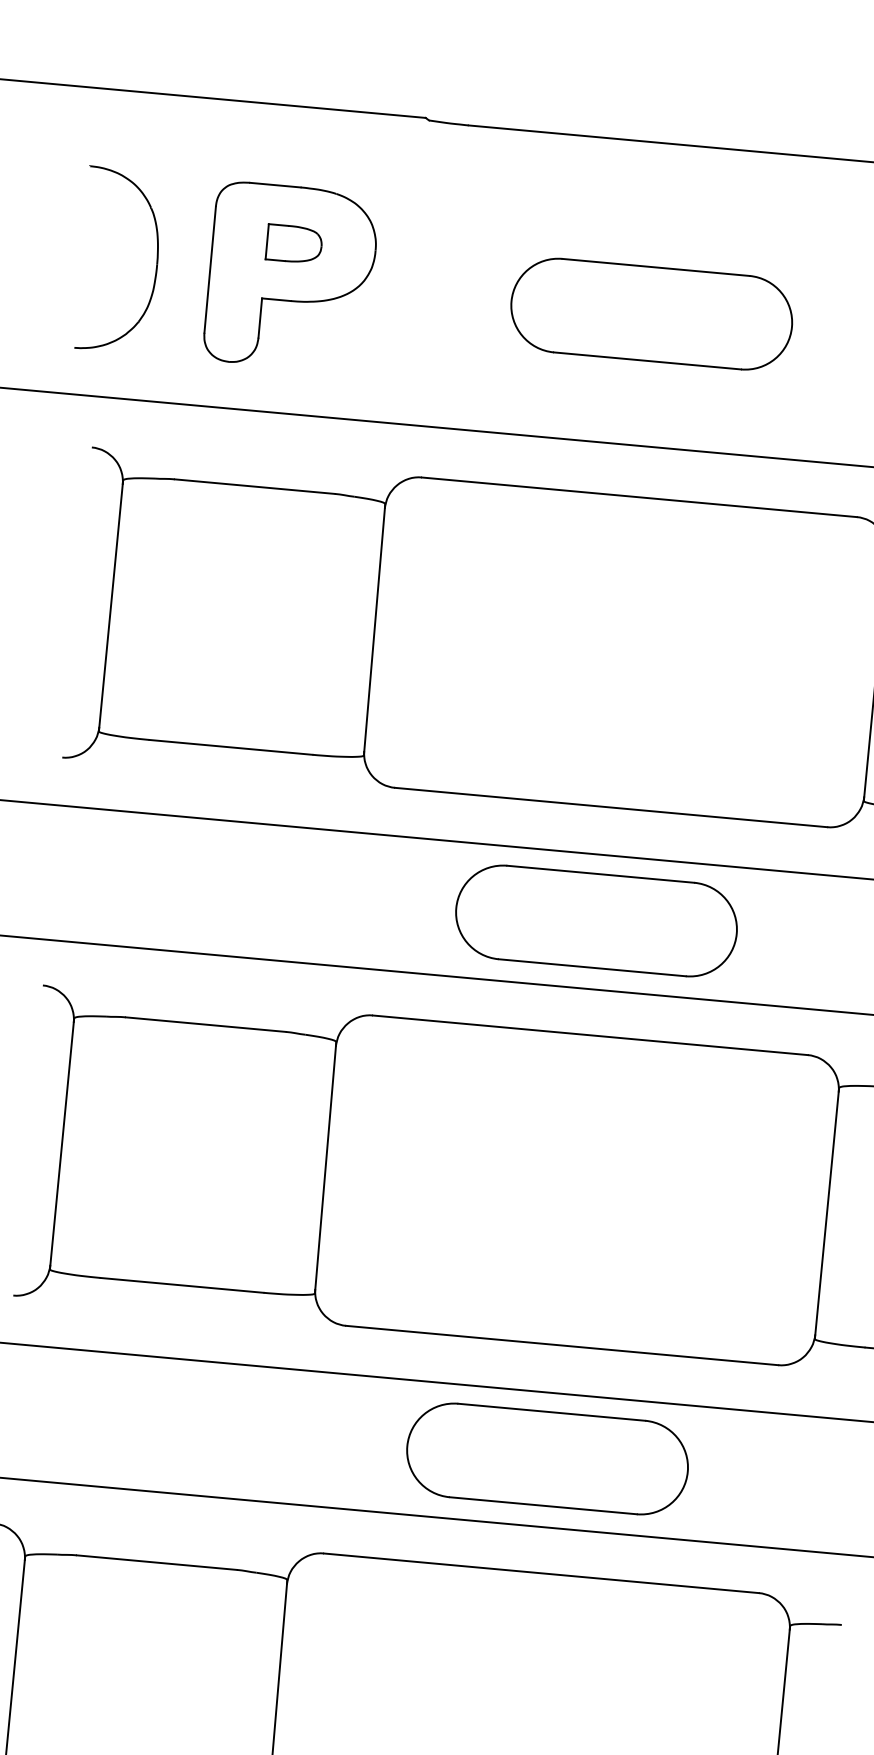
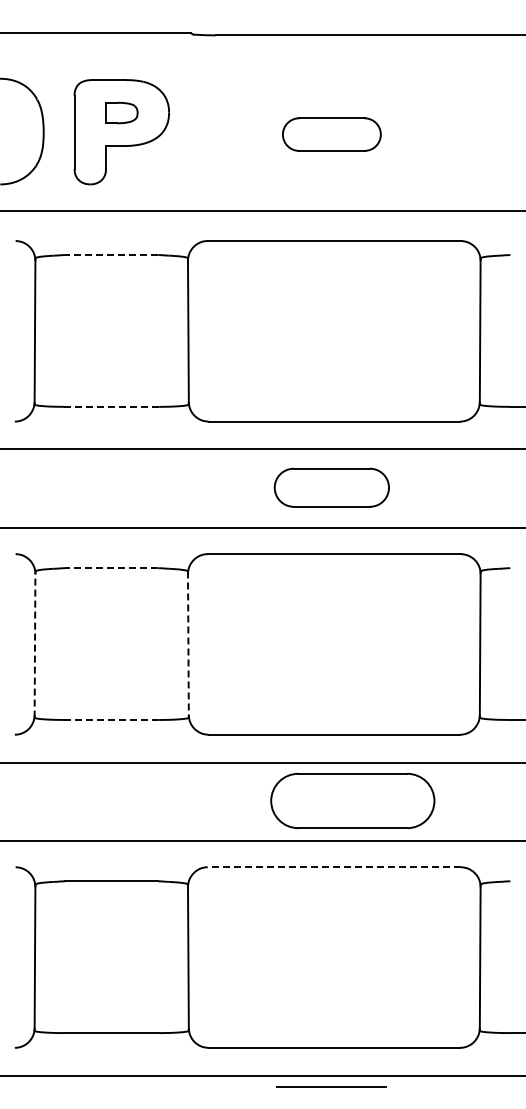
part: (651, 313) -> (331, 134), size x0.6
line: (254, 487) -> (111, 255), solid -> dashed
line: (232, 746) -> (112, 406), solid -> dashed
part: (596, 920) -> (331, 487), size x0.7
line: (205, 1025) -> (111, 568), solid -> dashed
line: (62, 1143) -> (35, 644), solid -> dashed
line: (325, 1169) -> (188, 645), solid -> dashed
line: (183, 1284) -> (112, 719), solid -> dashed
part: (547, 1458) -> (352, 800), moved
line: (541, 1573) -> (334, 867), solid -> dashed

